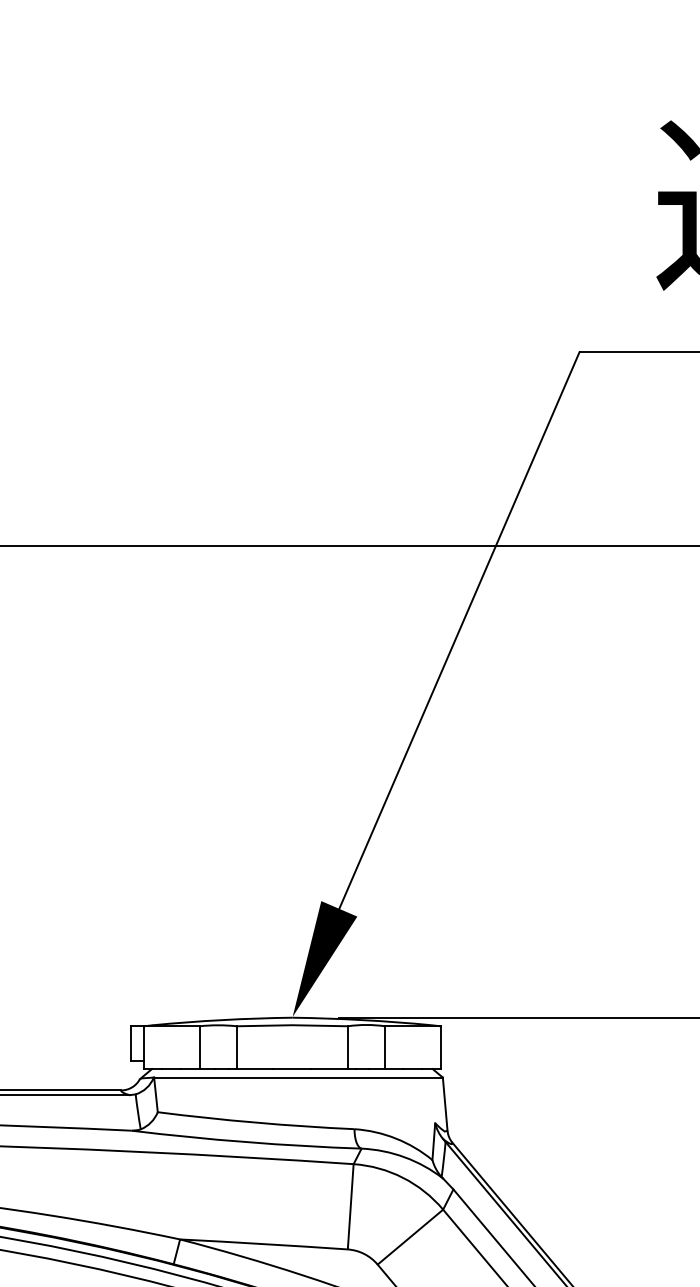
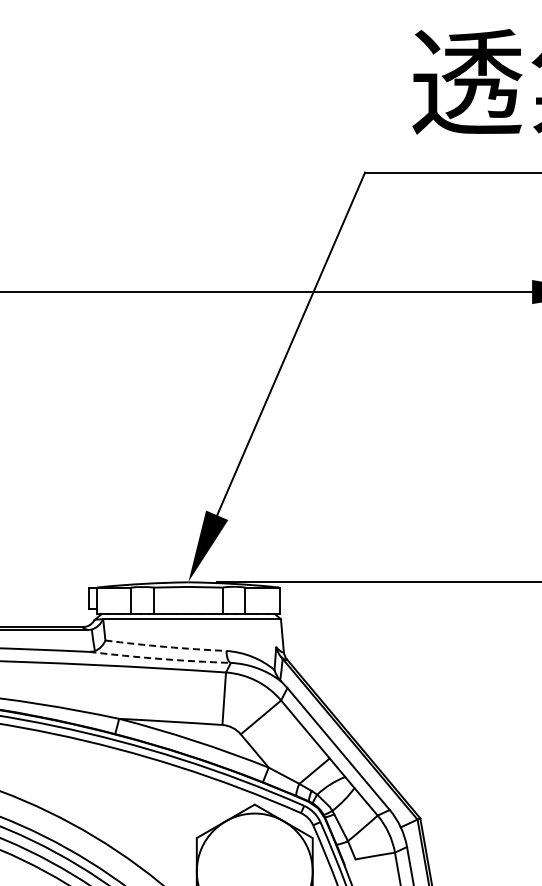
arc: (255, 1121) -> (165, 646), solid -> dashed
arc: (247, 1141) -> (160, 658), solid -> dashed

